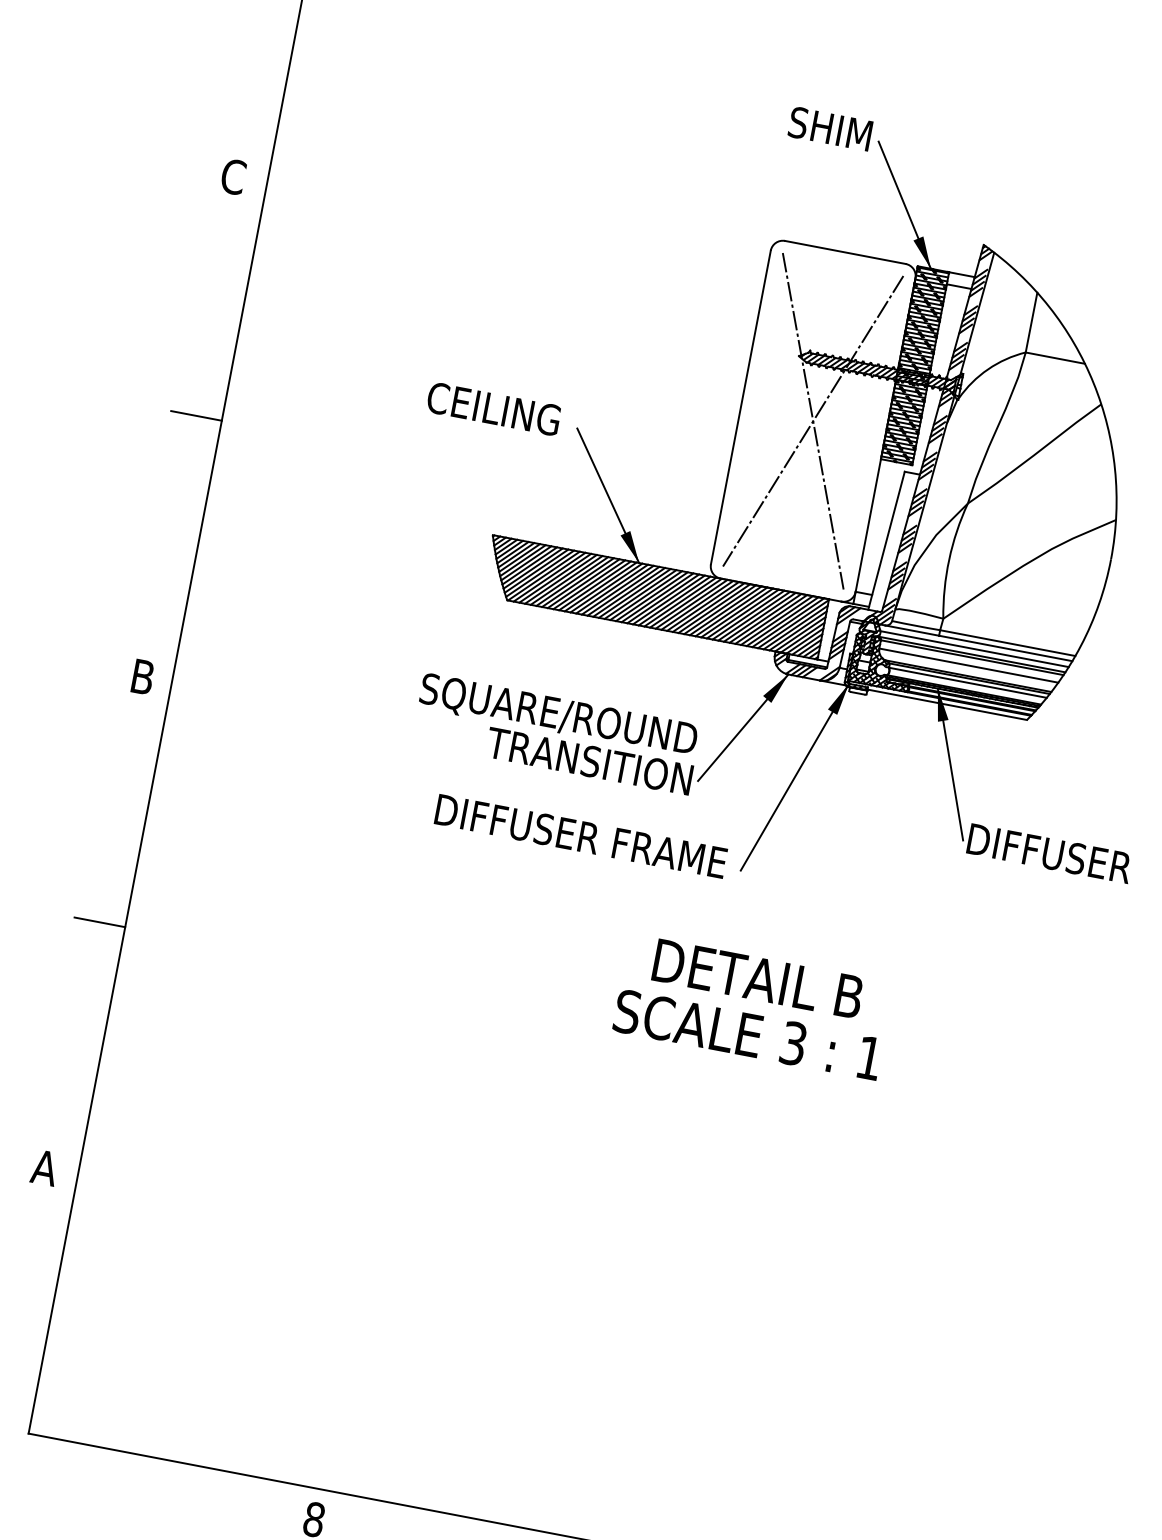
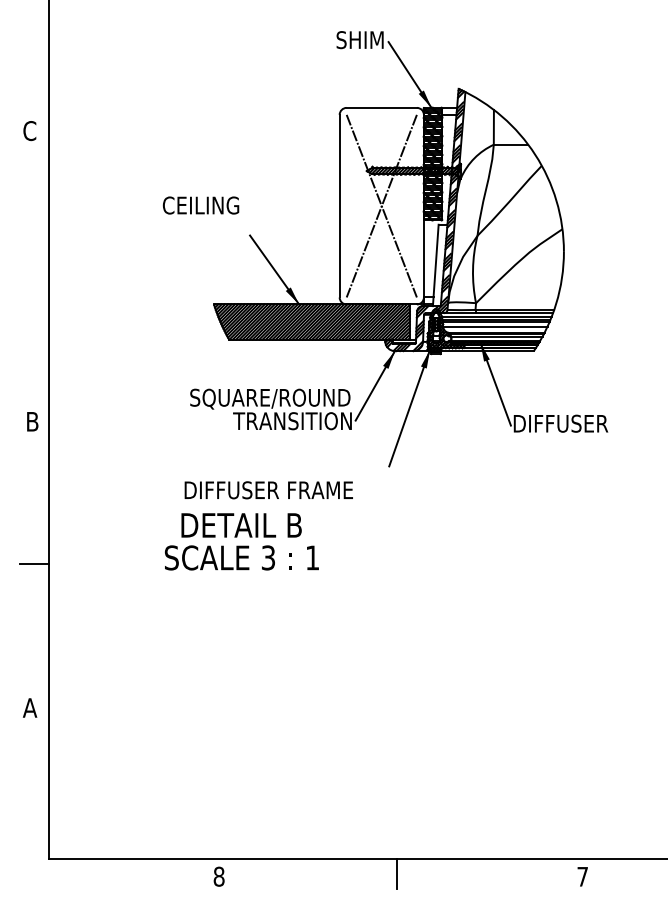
text: (492, 408) -> (200, 205), moved
line: (196, 416) -> (34, 269), removed
text: (580, 836) -> (268, 490), moved
text: (752, 1006) -> (241, 541), moved

